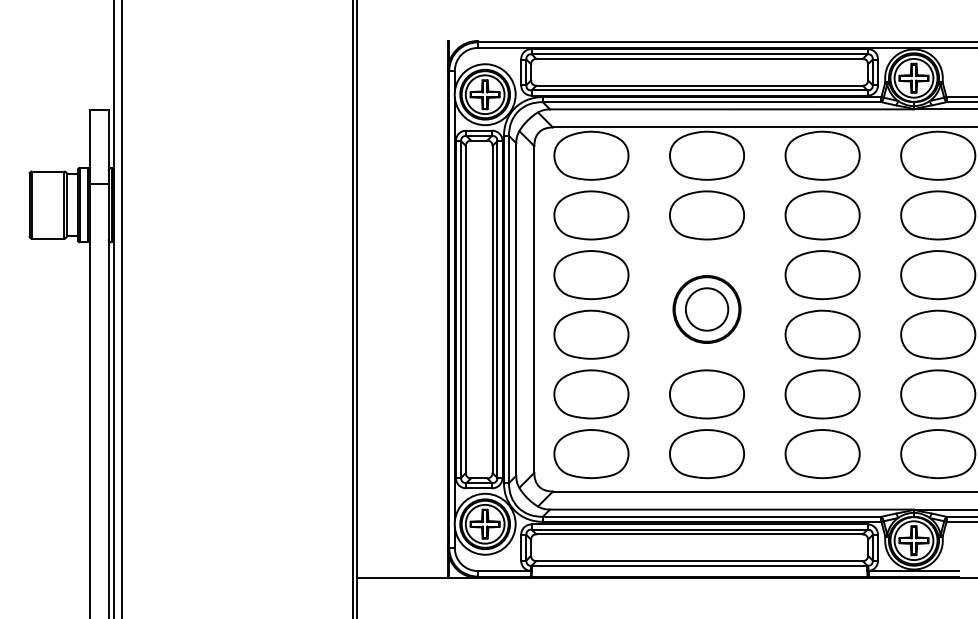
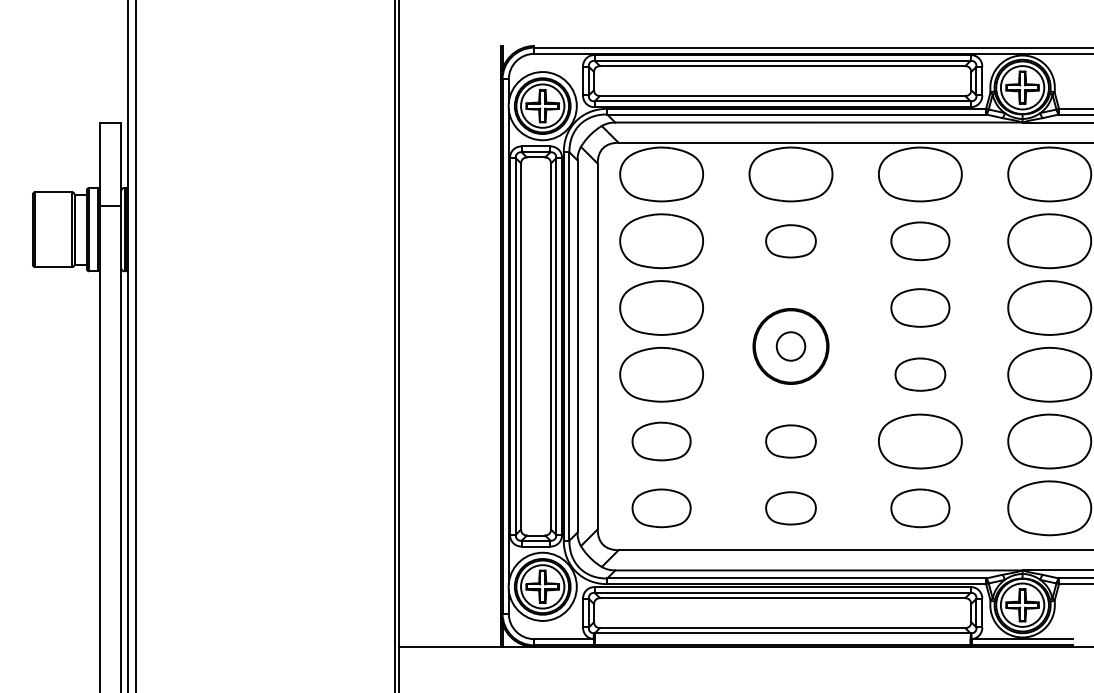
part: (706, 215) -> (790, 241), size x0.6
part: (822, 215) -> (920, 241), size x0.7
part: (822, 274) -> (920, 307), size x0.7
circle: (706, 309) -> (790, 346), size x0.6
part: (822, 334) -> (920, 374), size x0.6
part: (591, 394) -> (661, 441), size x0.7
part: (706, 394) -> (790, 441), size x0.6
part: (591, 454) -> (661, 508), size x0.7
part: (706, 454) -> (790, 508), size x0.6
part: (822, 454) -> (920, 508), size x0.7

